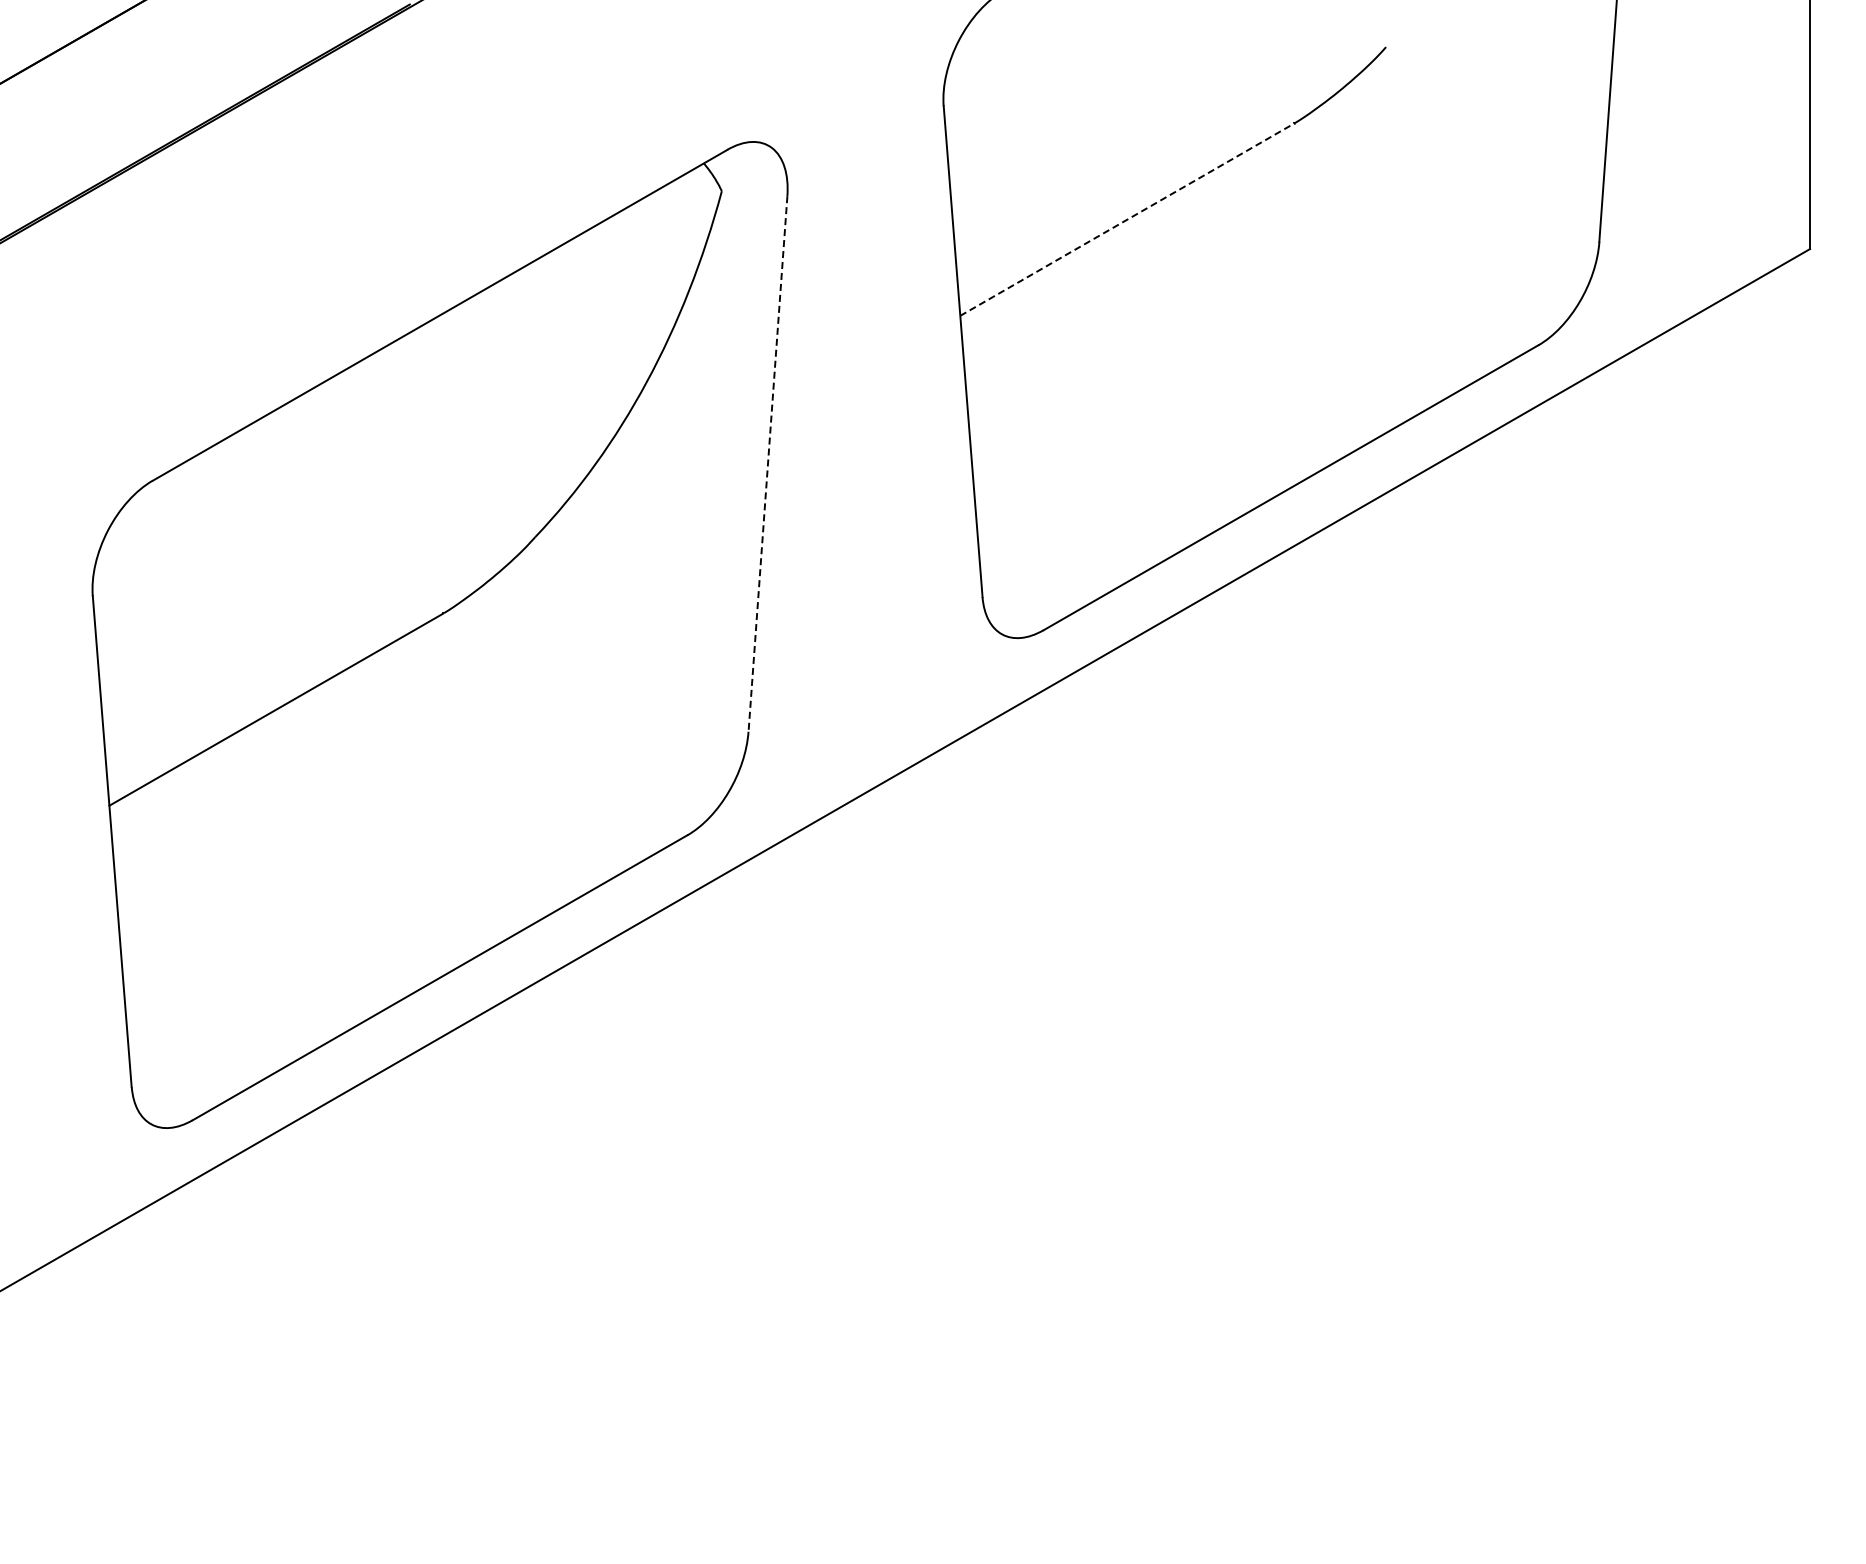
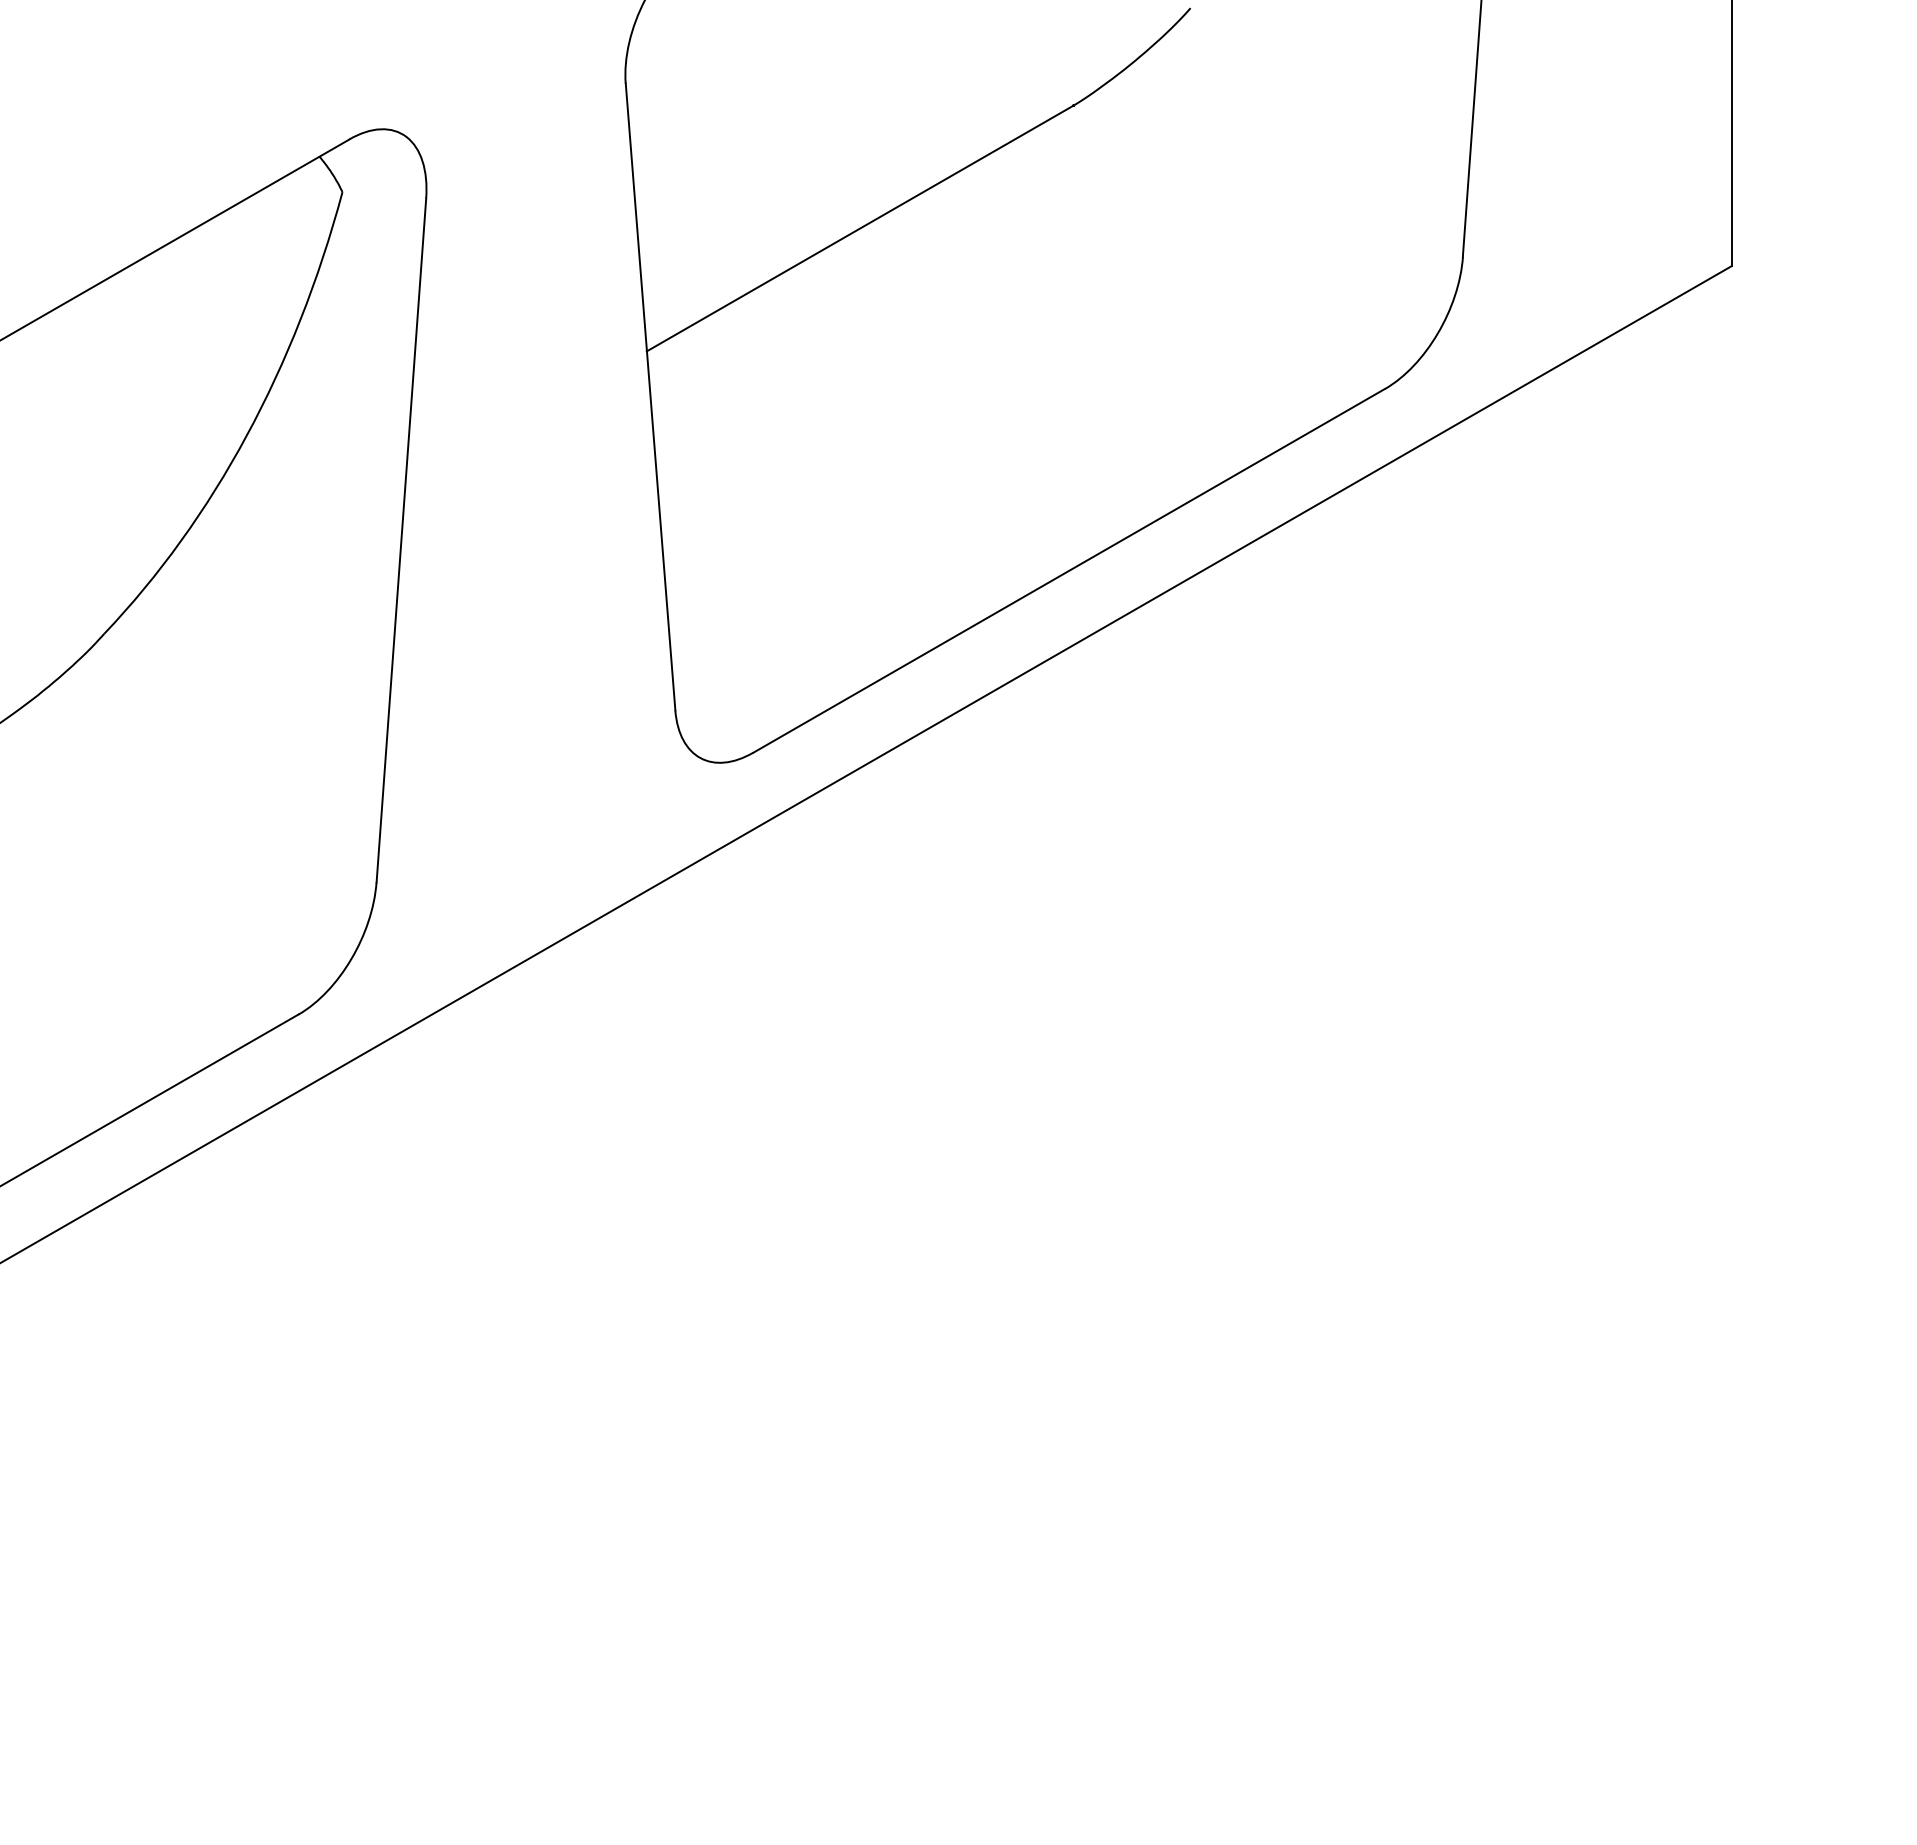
line: (1127, 219) -> (860, 228), dashed -> solid
line: (767, 463) -> (400, 539), dashed -> solid

